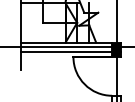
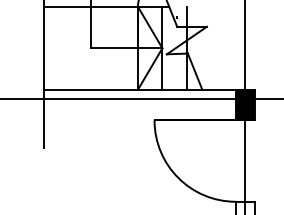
line: (71, 51) -> (150, 108), removed

